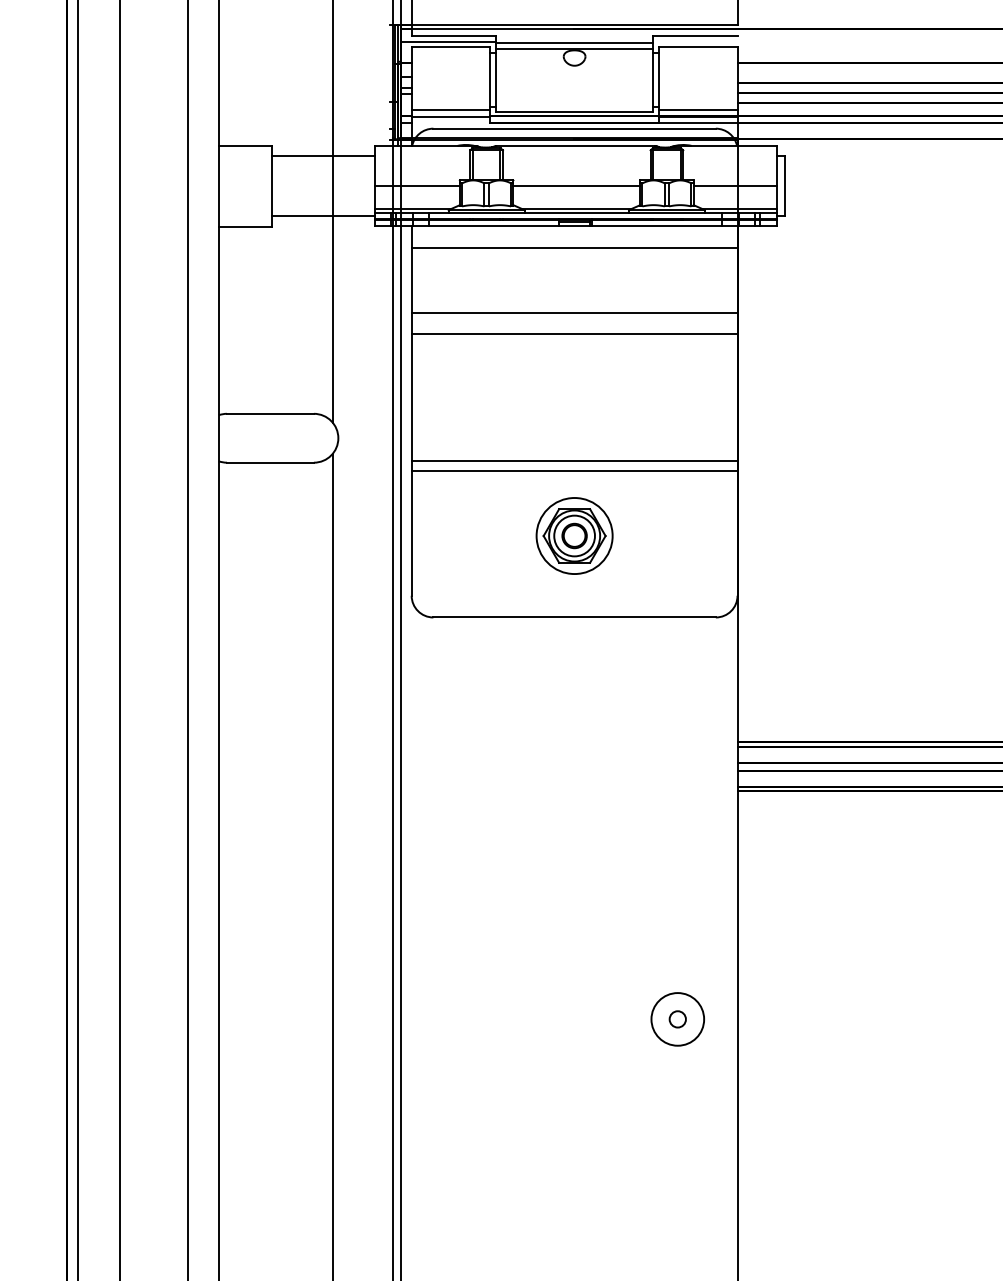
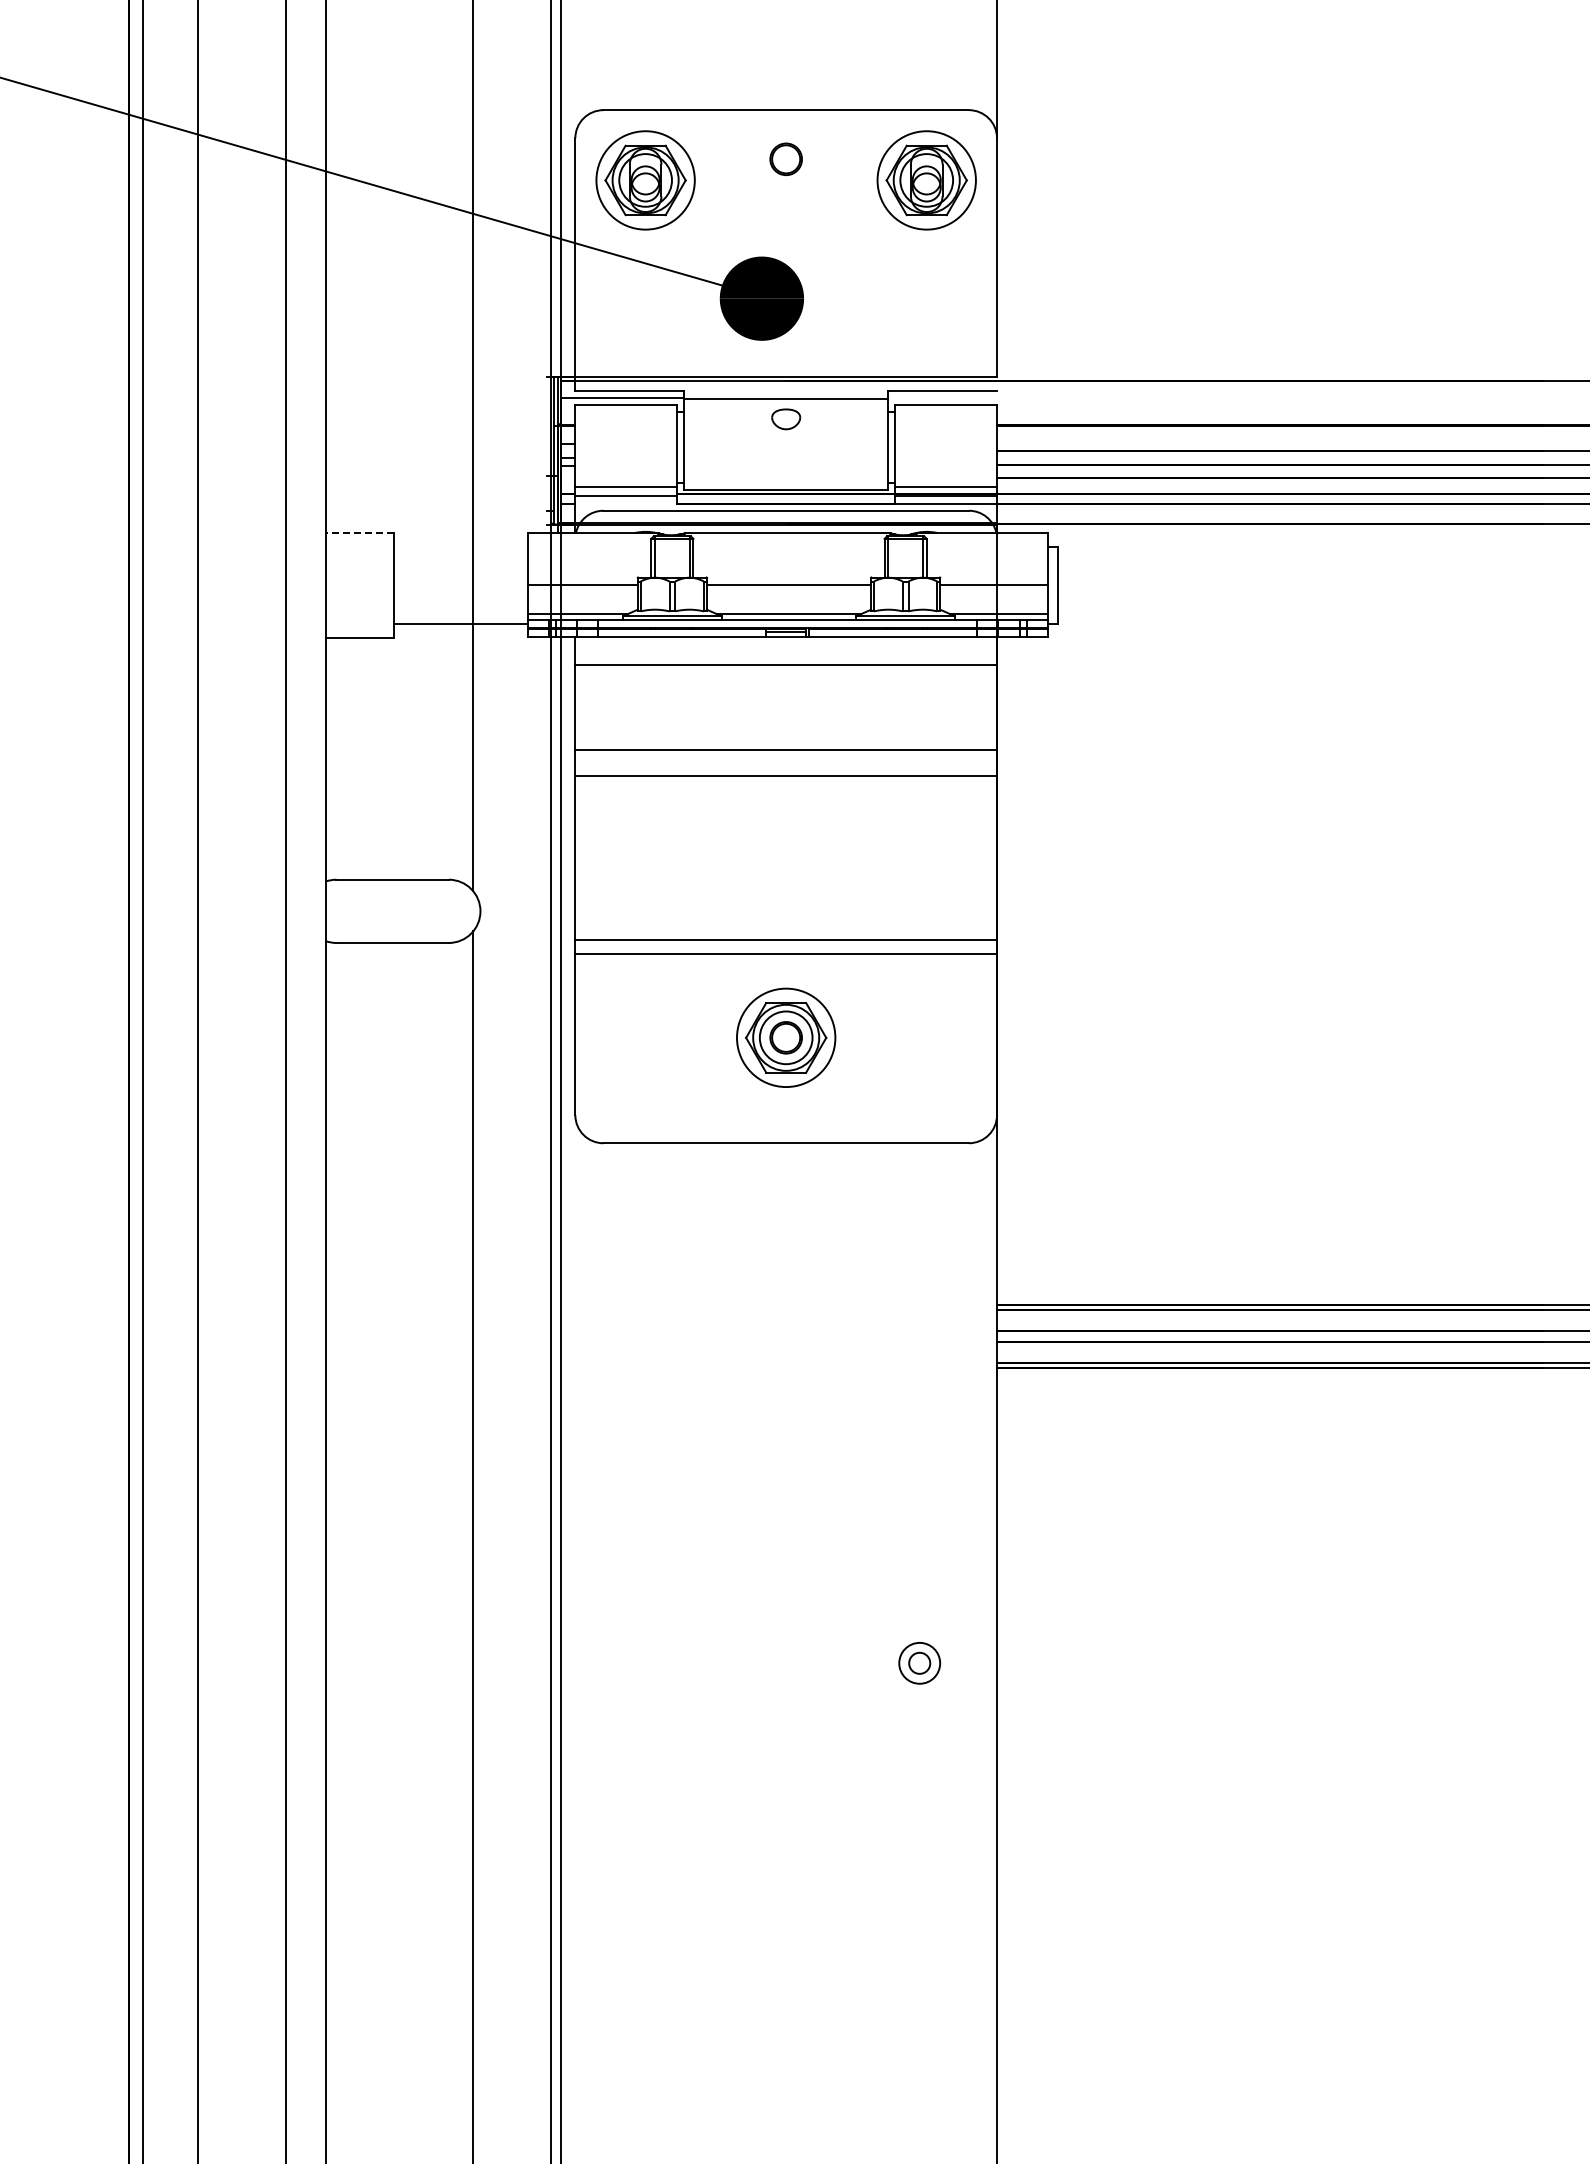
line: (574, 48) -> (786, 407), removed
line: (244, 145) -> (359, 532), solid -> dashed
line: (322, 156) -> (460, 546), removed
circle: (677, 1019) -> (919, 1663), size x0.6

